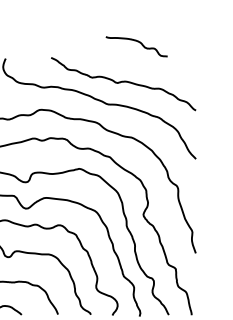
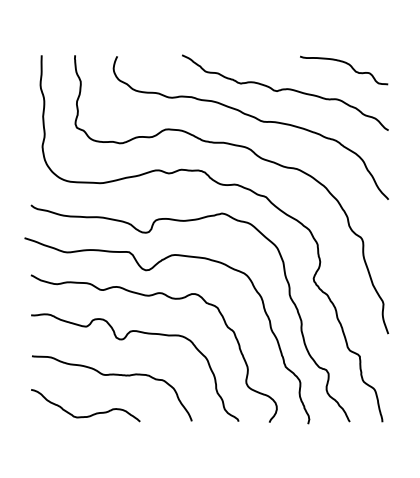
curve: (138, 42) -> (346, 64), moved

